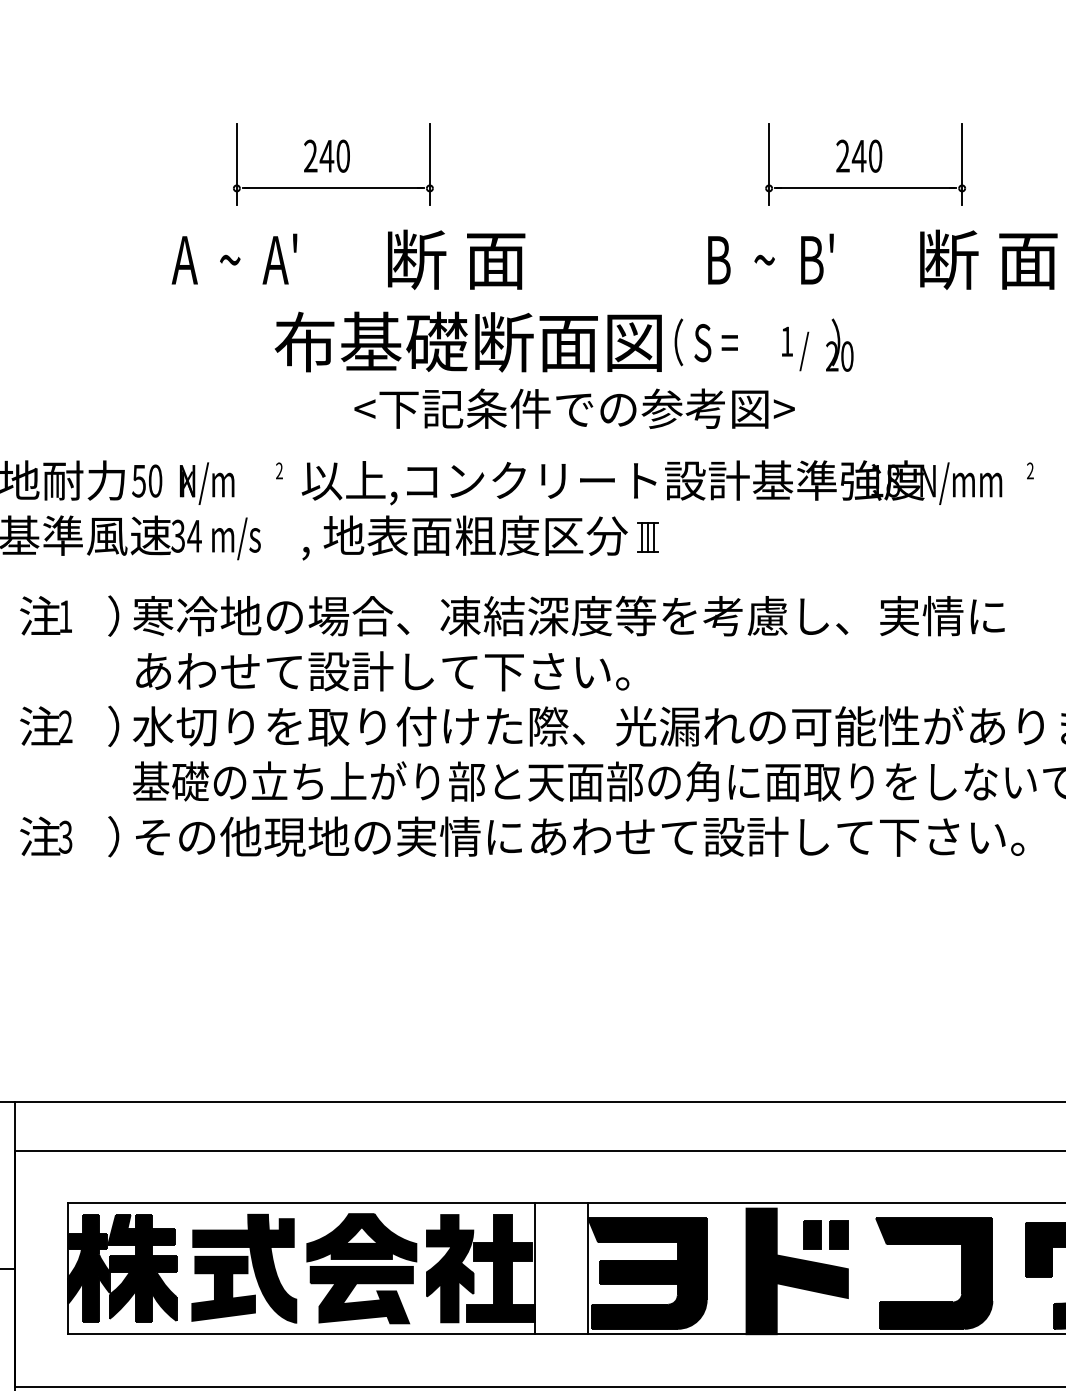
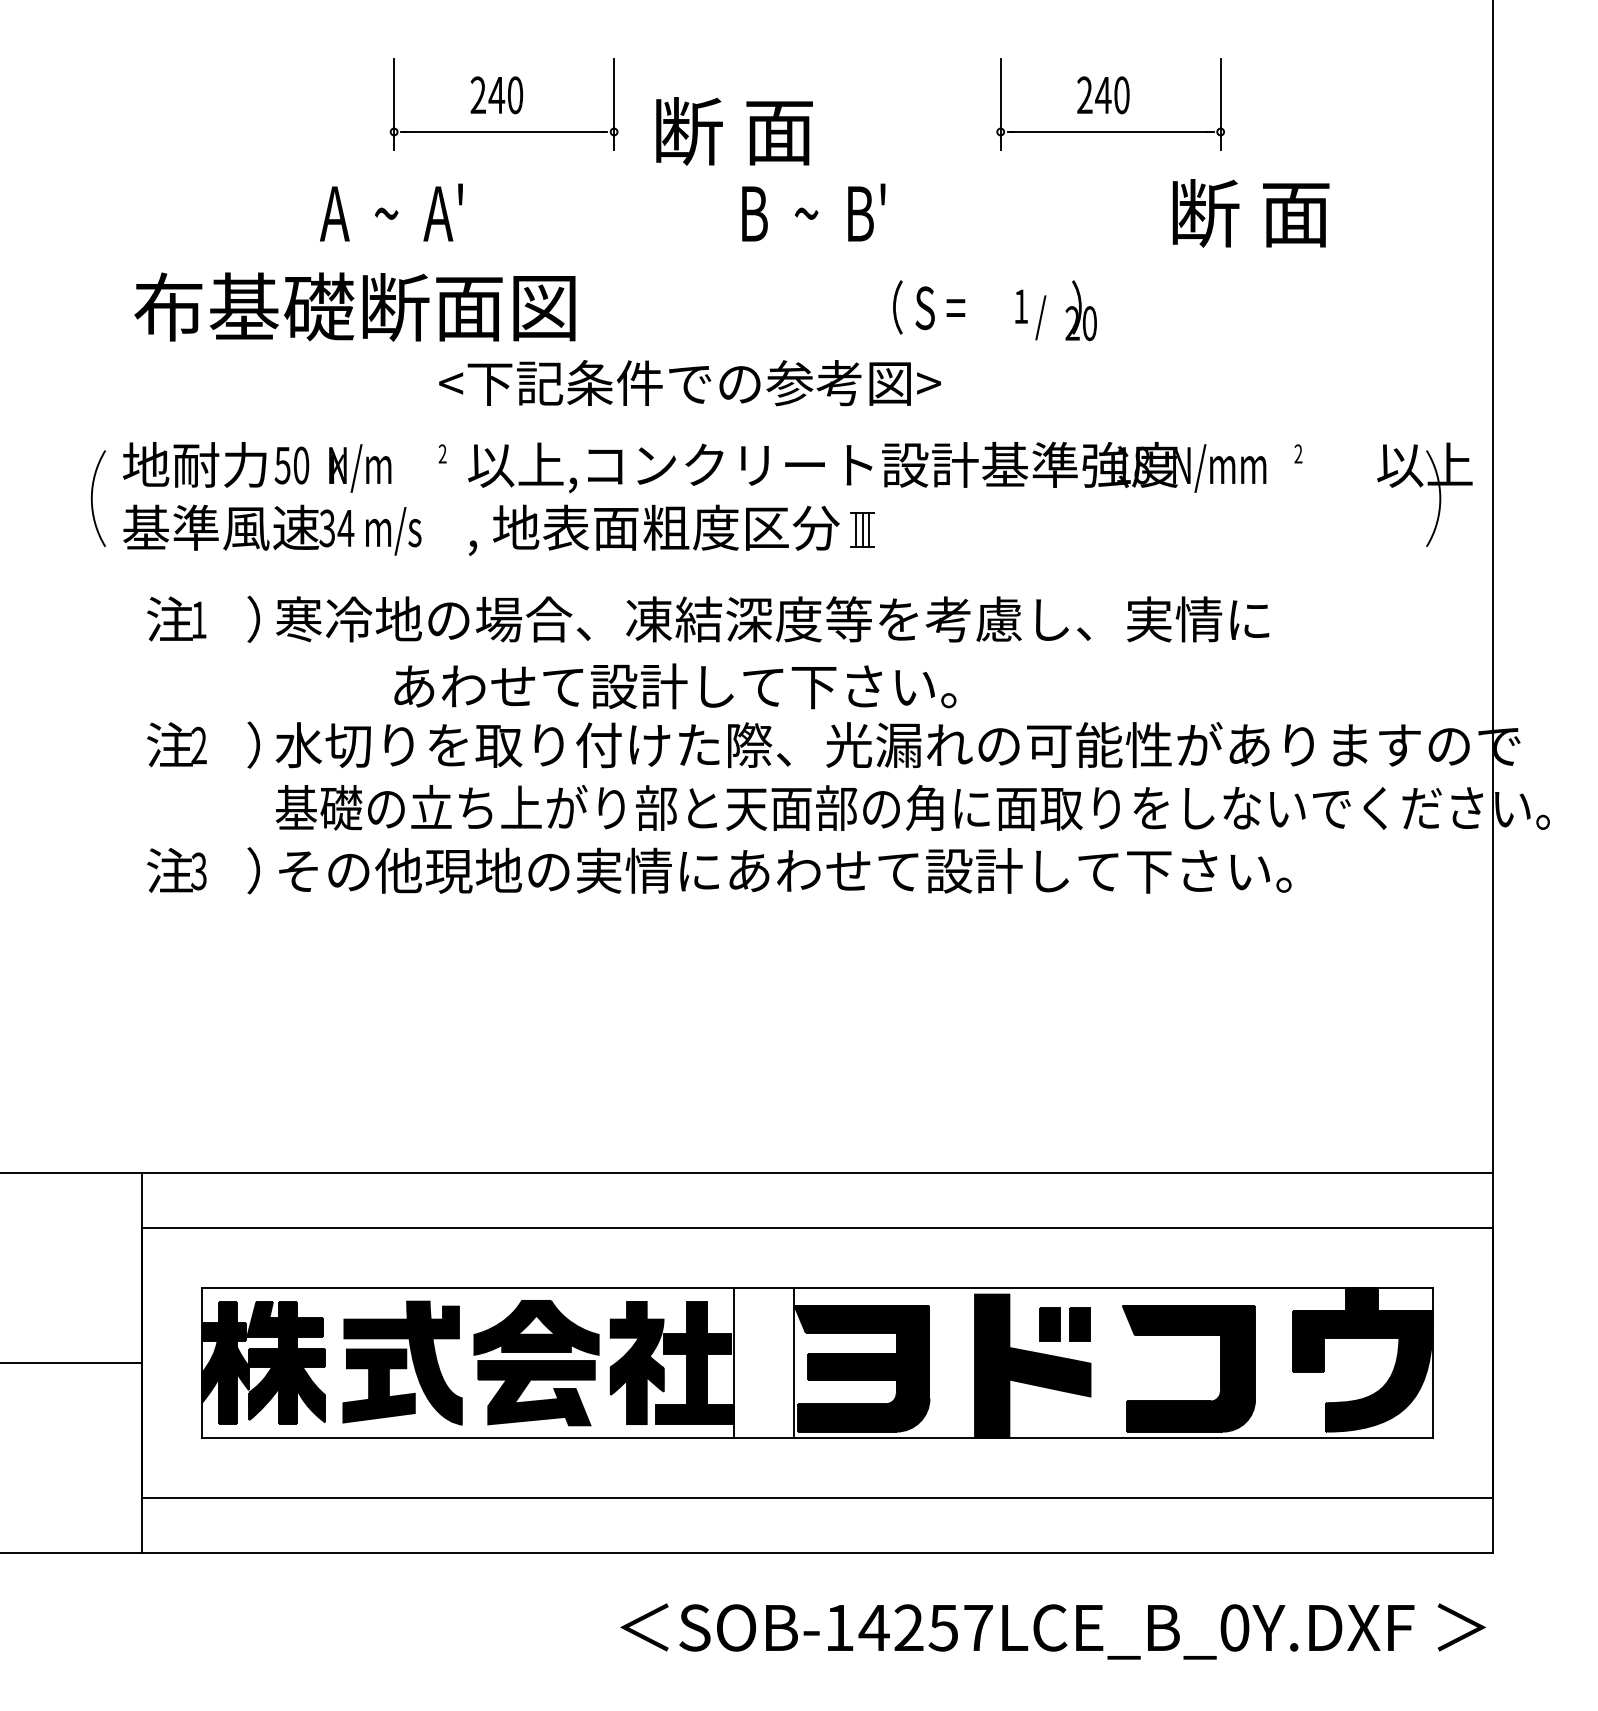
text: (456, 259) -> (734, 131), moved
text: (770, 259) -> (813, 212), moved
text: (467, 341) -> (354, 306), moved
text: (574, 409) -> (689, 383), moved
text: (382, 671) -> (675, 686), moved

